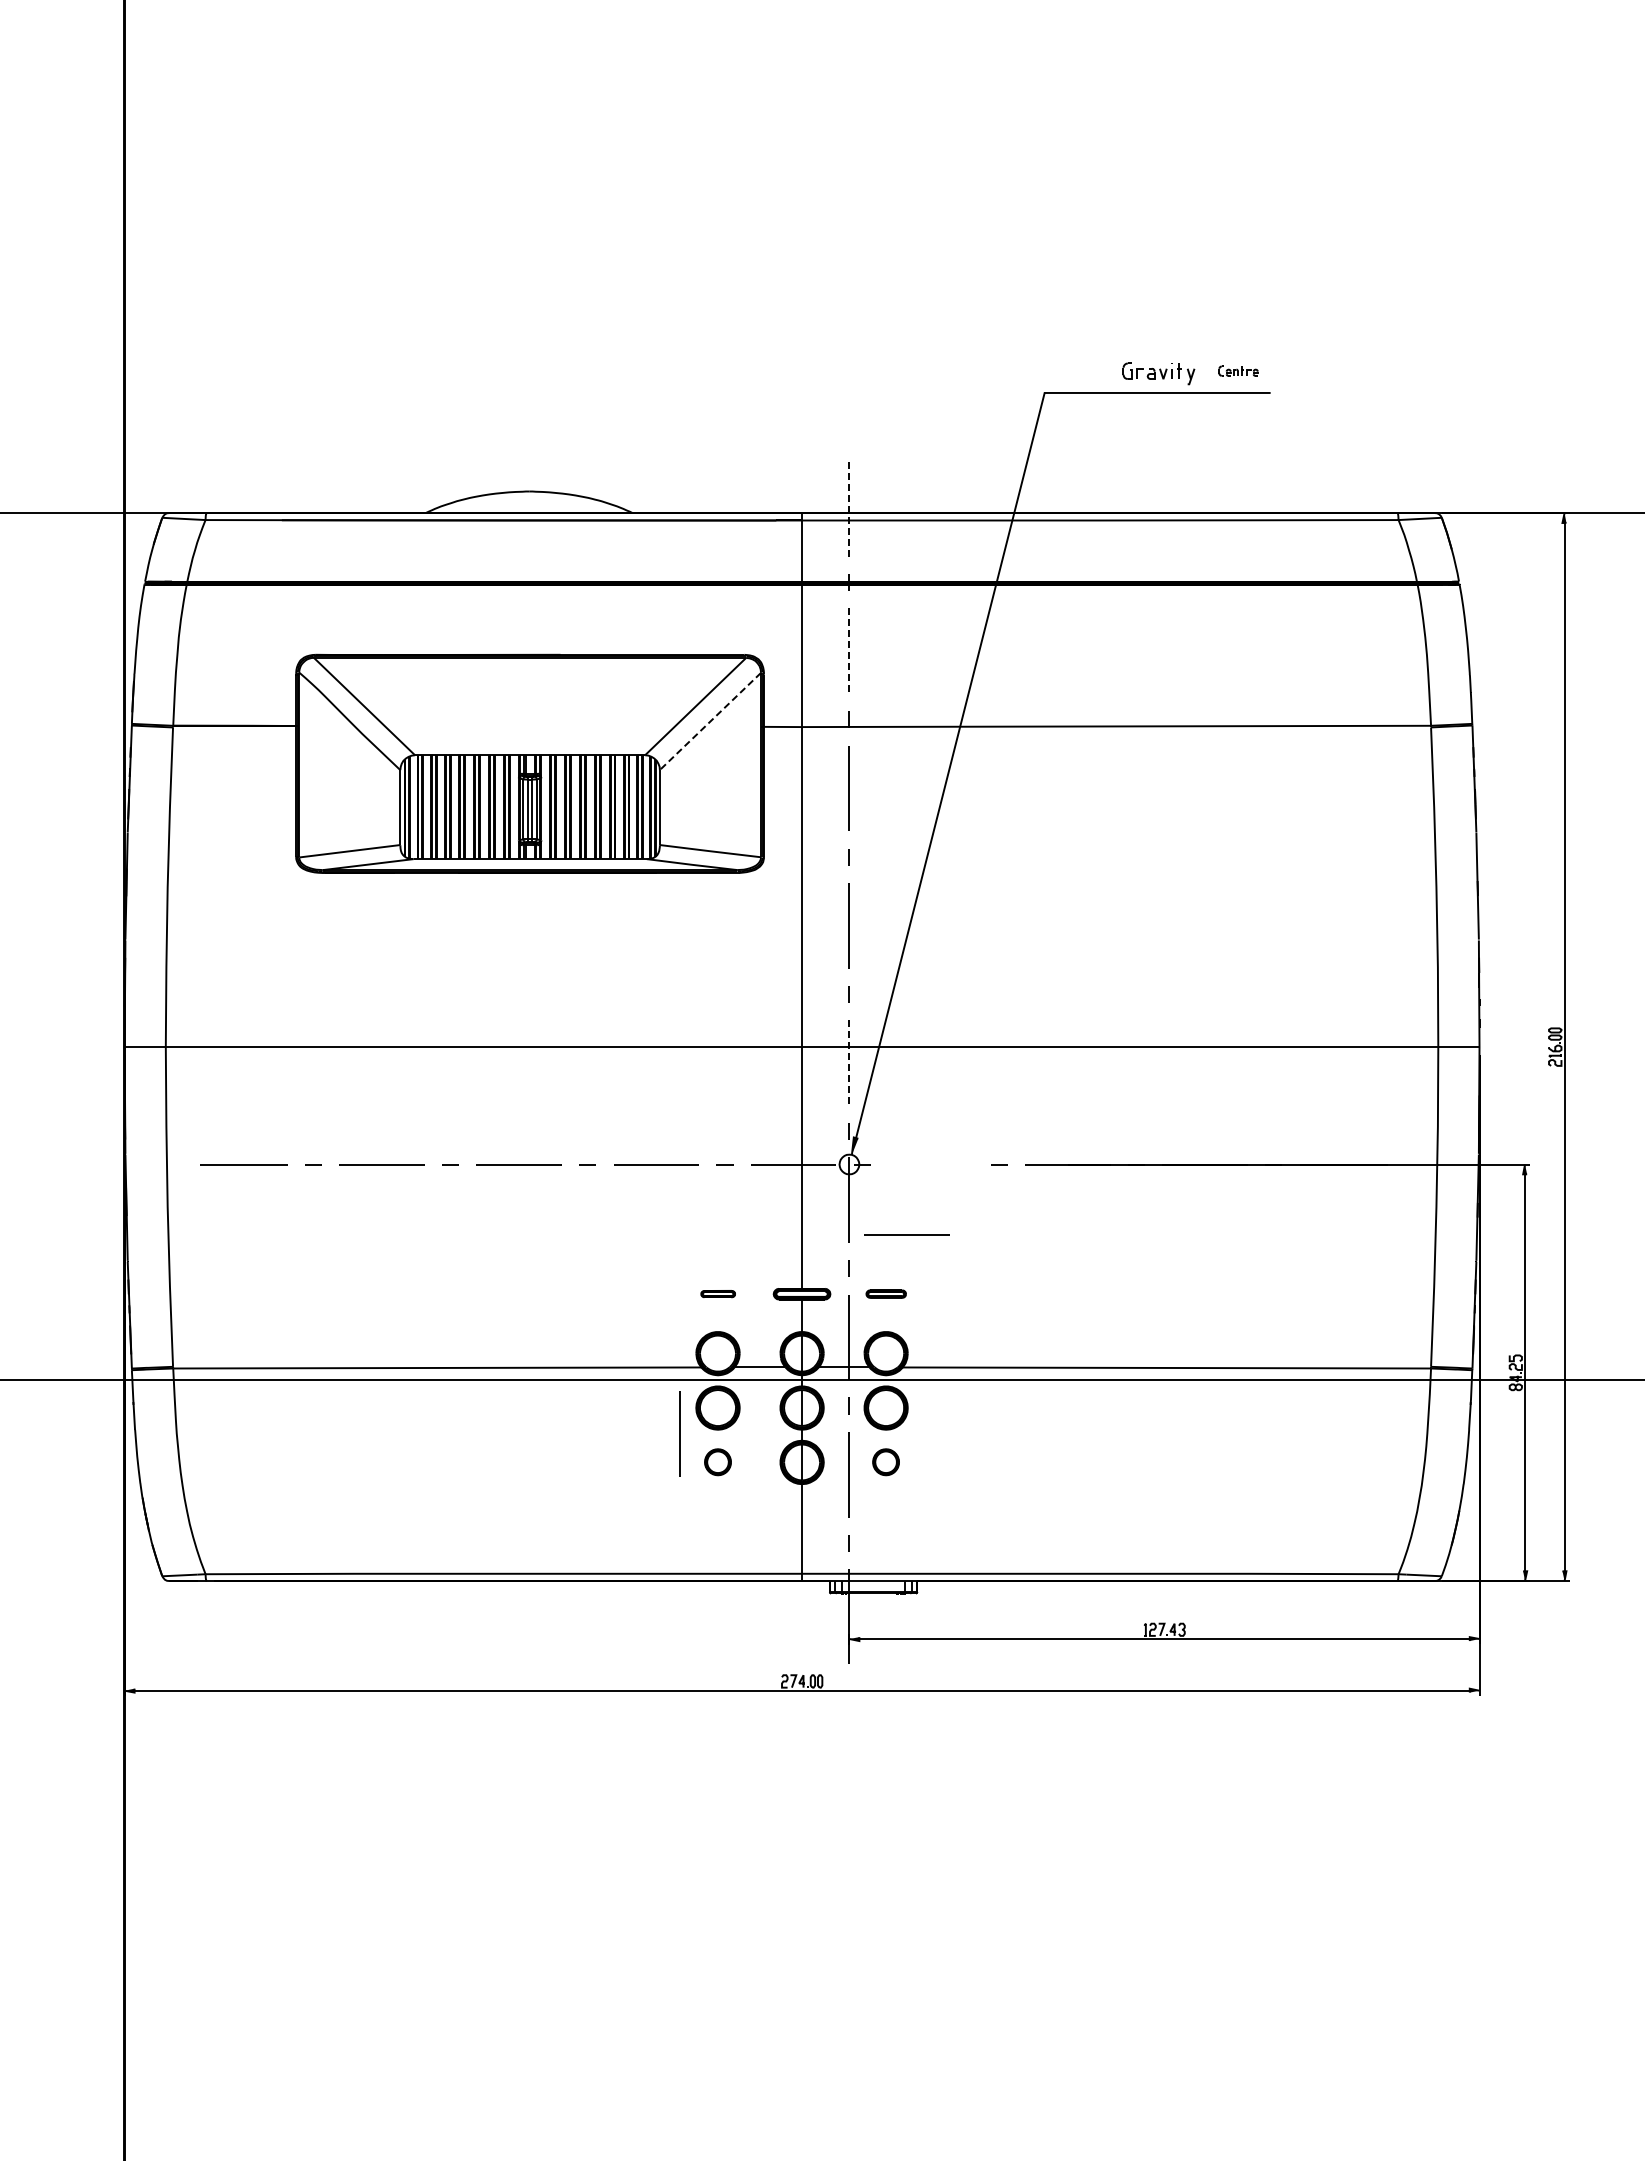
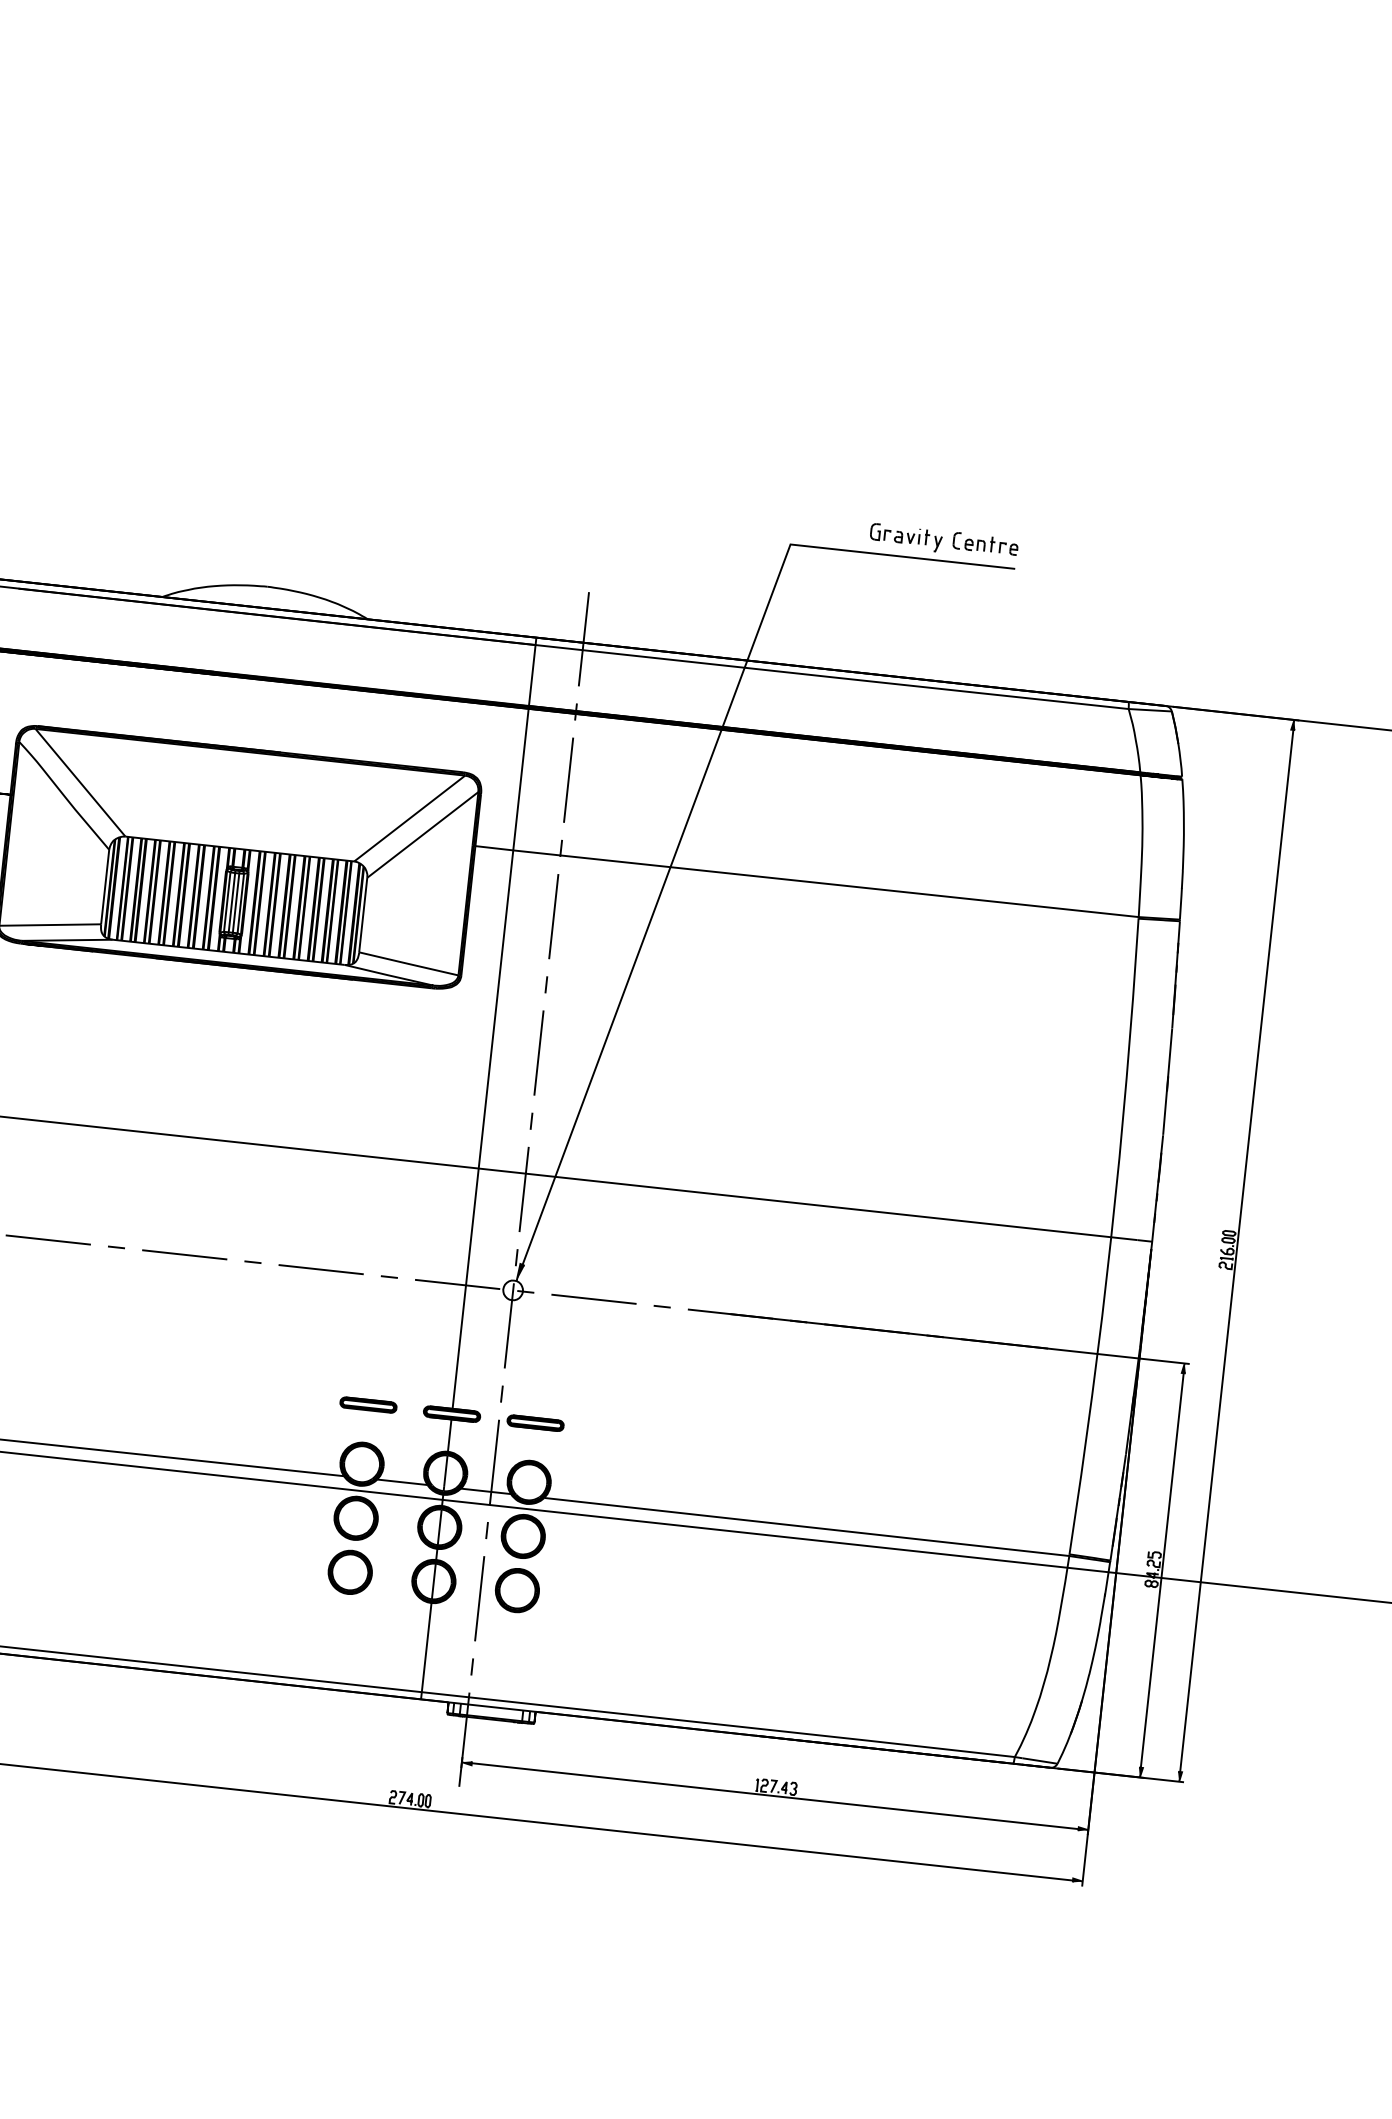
part: (1238, 370) -> (985, 543), size x1.67
line: (849, 510) -> (583, 640), dashed -> solid
line: (849, 651) -> (568, 780), dashed -> solid
line: (710, 721) -> (422, 834), dashed -> solid
line: (849, 1062) -> (524, 1189), dashed -> solid
line: (906, 1234) -> (593, 1299), moved
part: (718, 1293) -> (369, 1404), size x1.67
part: (886, 1293) -> (536, 1422), size x1.43
line: (679, 1433) -> (315, 1539), removed
part: (717, 1461) -> (349, 1571), size x1.67
part: (885, 1461) -> (516, 1589), size x1.67

